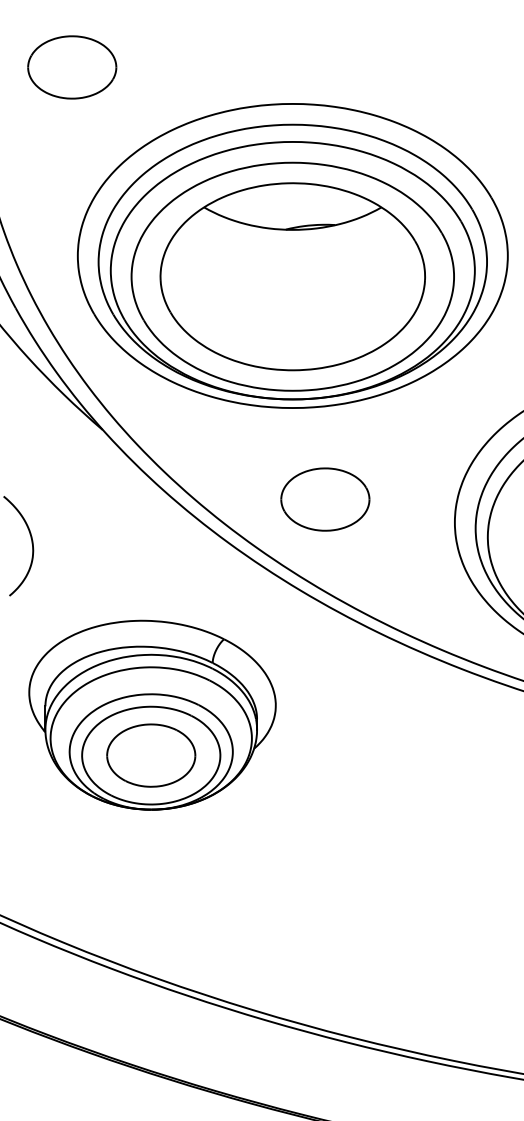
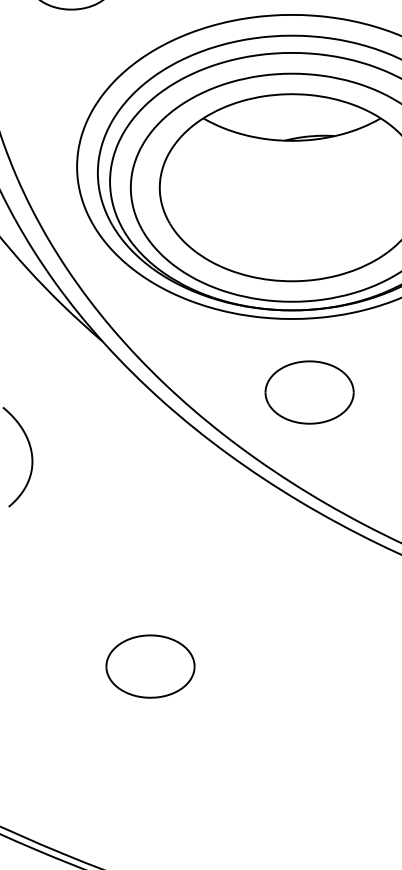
part: (325, 499) -> (309, 392), moved
part: (152, 714) -> (151, 625), removed

